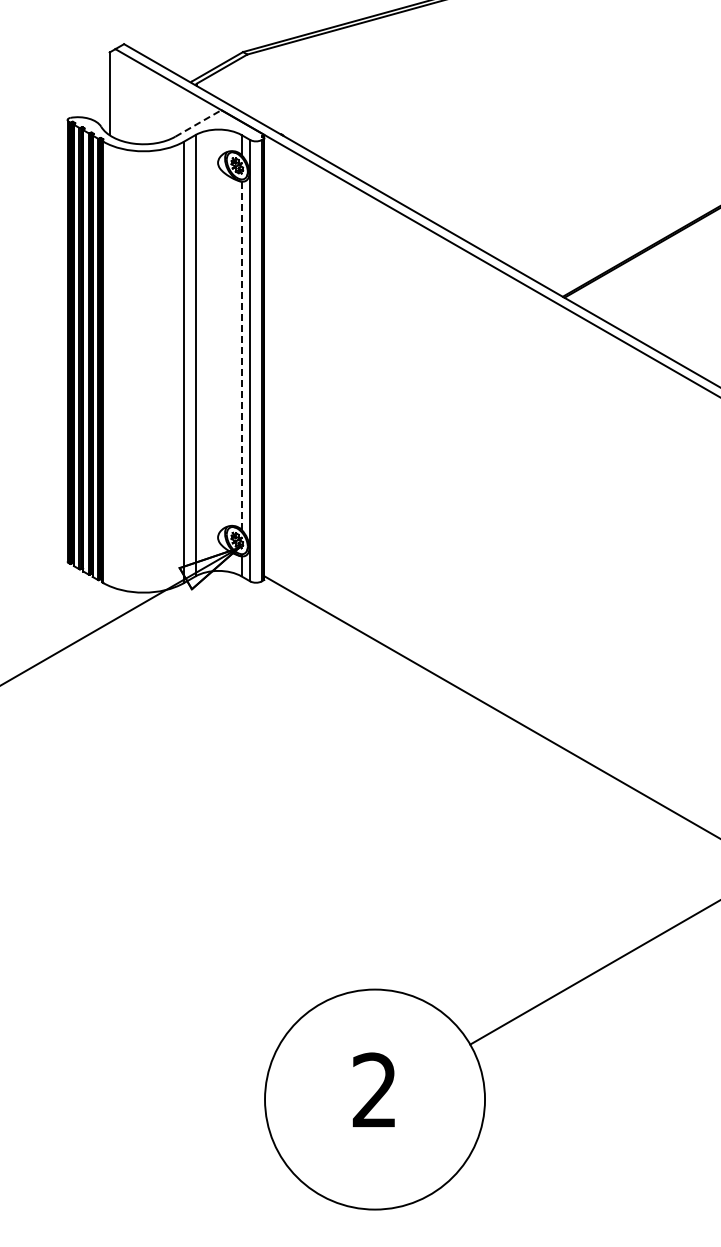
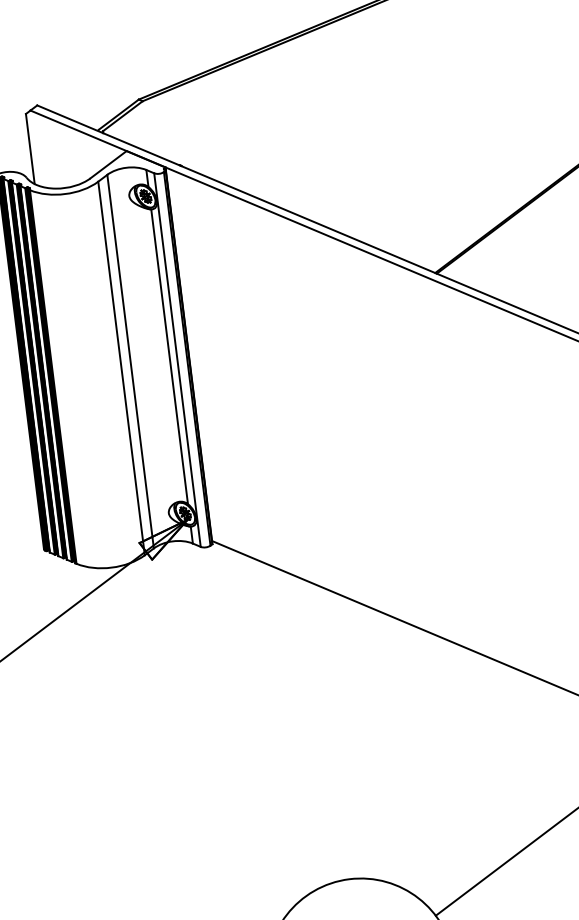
line: (198, 123) -> (108, 164), dashed -> solid
line: (241, 355) -> (169, 356), dashed -> solid

